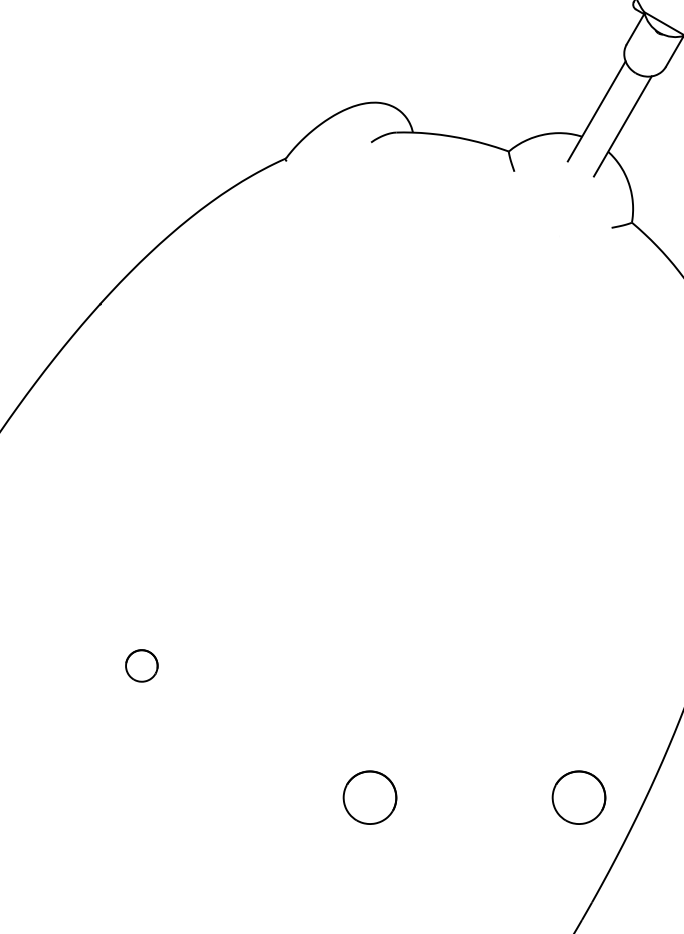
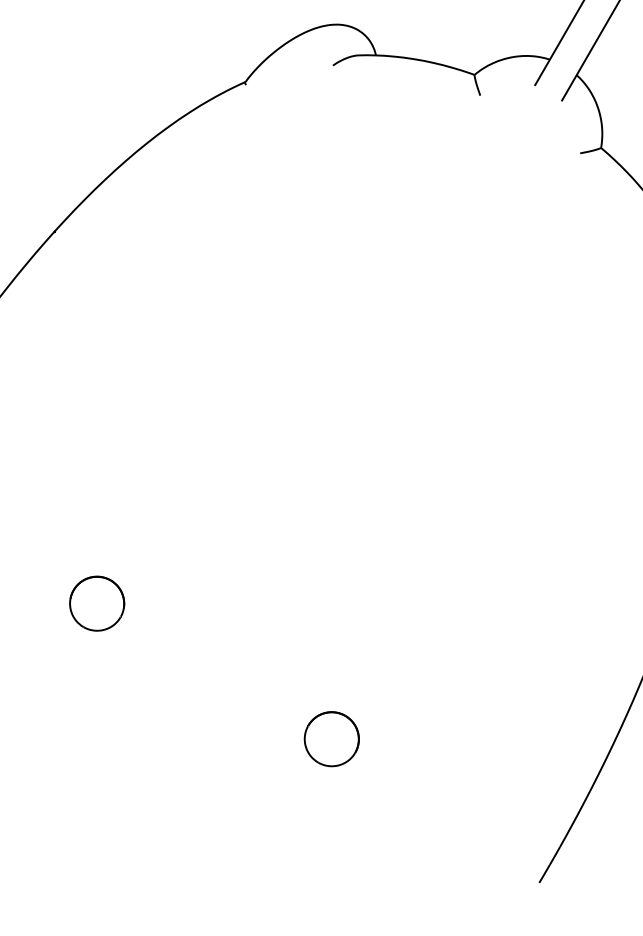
part: (141, 665) -> (96, 603), size x1.67
part: (578, 797) -> (546, 738), removed

